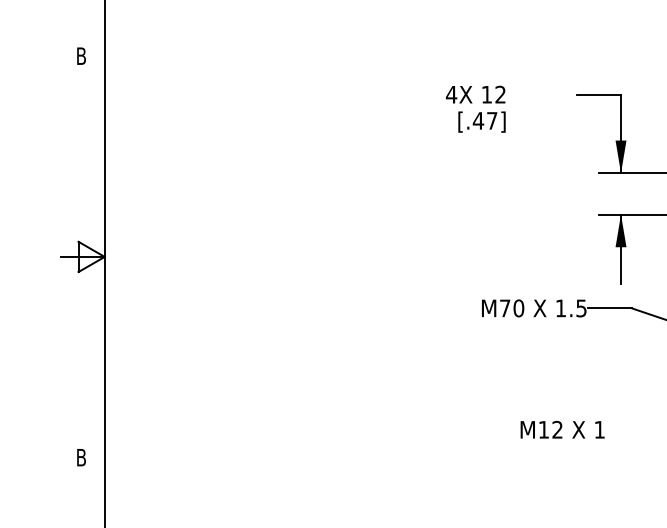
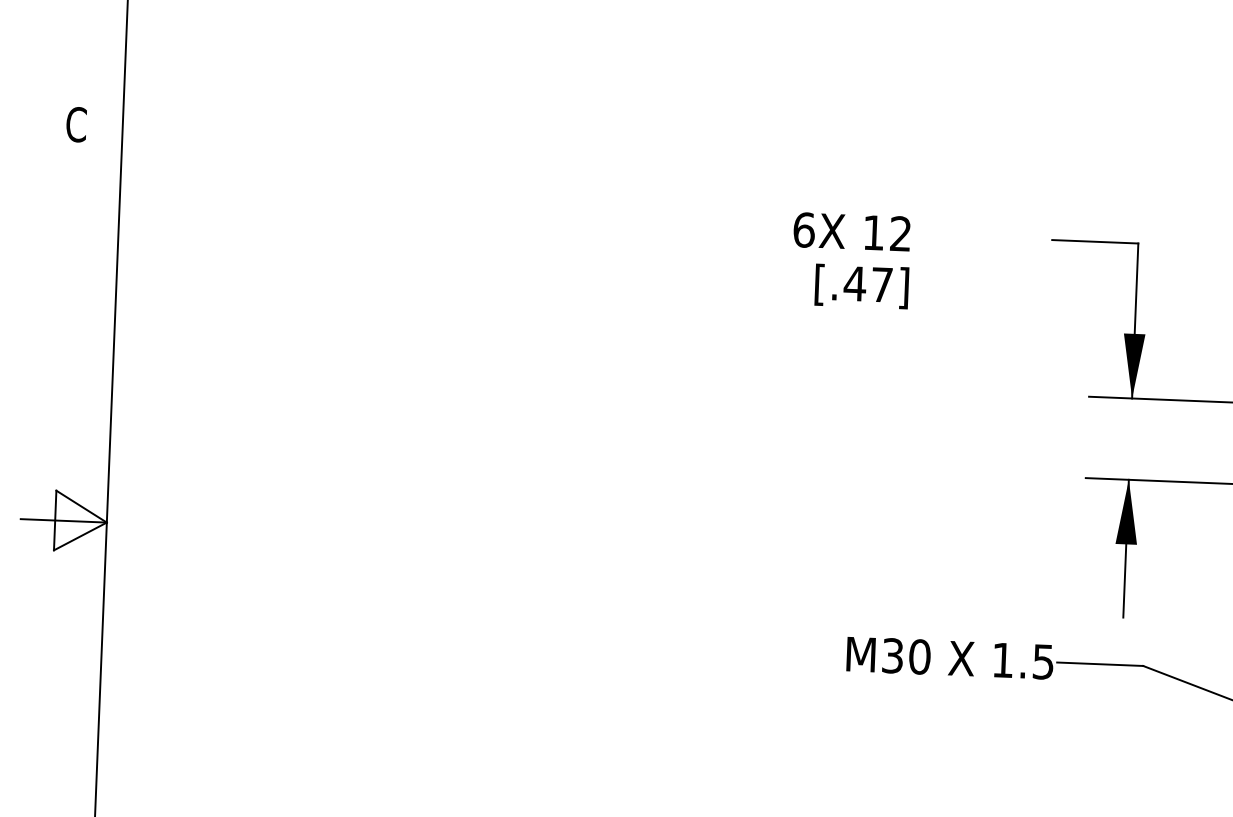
text: (81, 56) -> (76, 125), B -> C
text: (451, 94) -> (803, 229), 4X -> 6X
text: (505, 308) -> (893, 656), M70 -> M30

